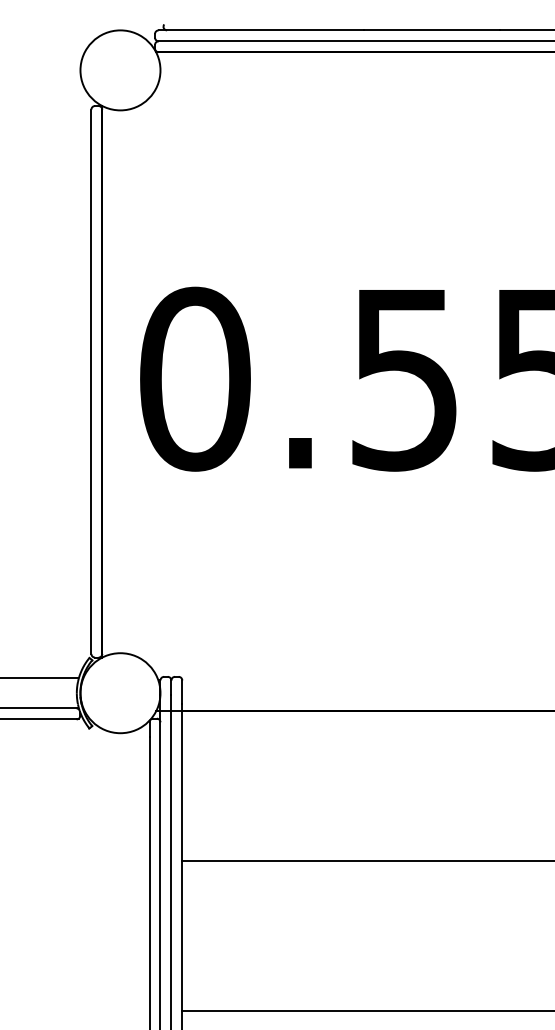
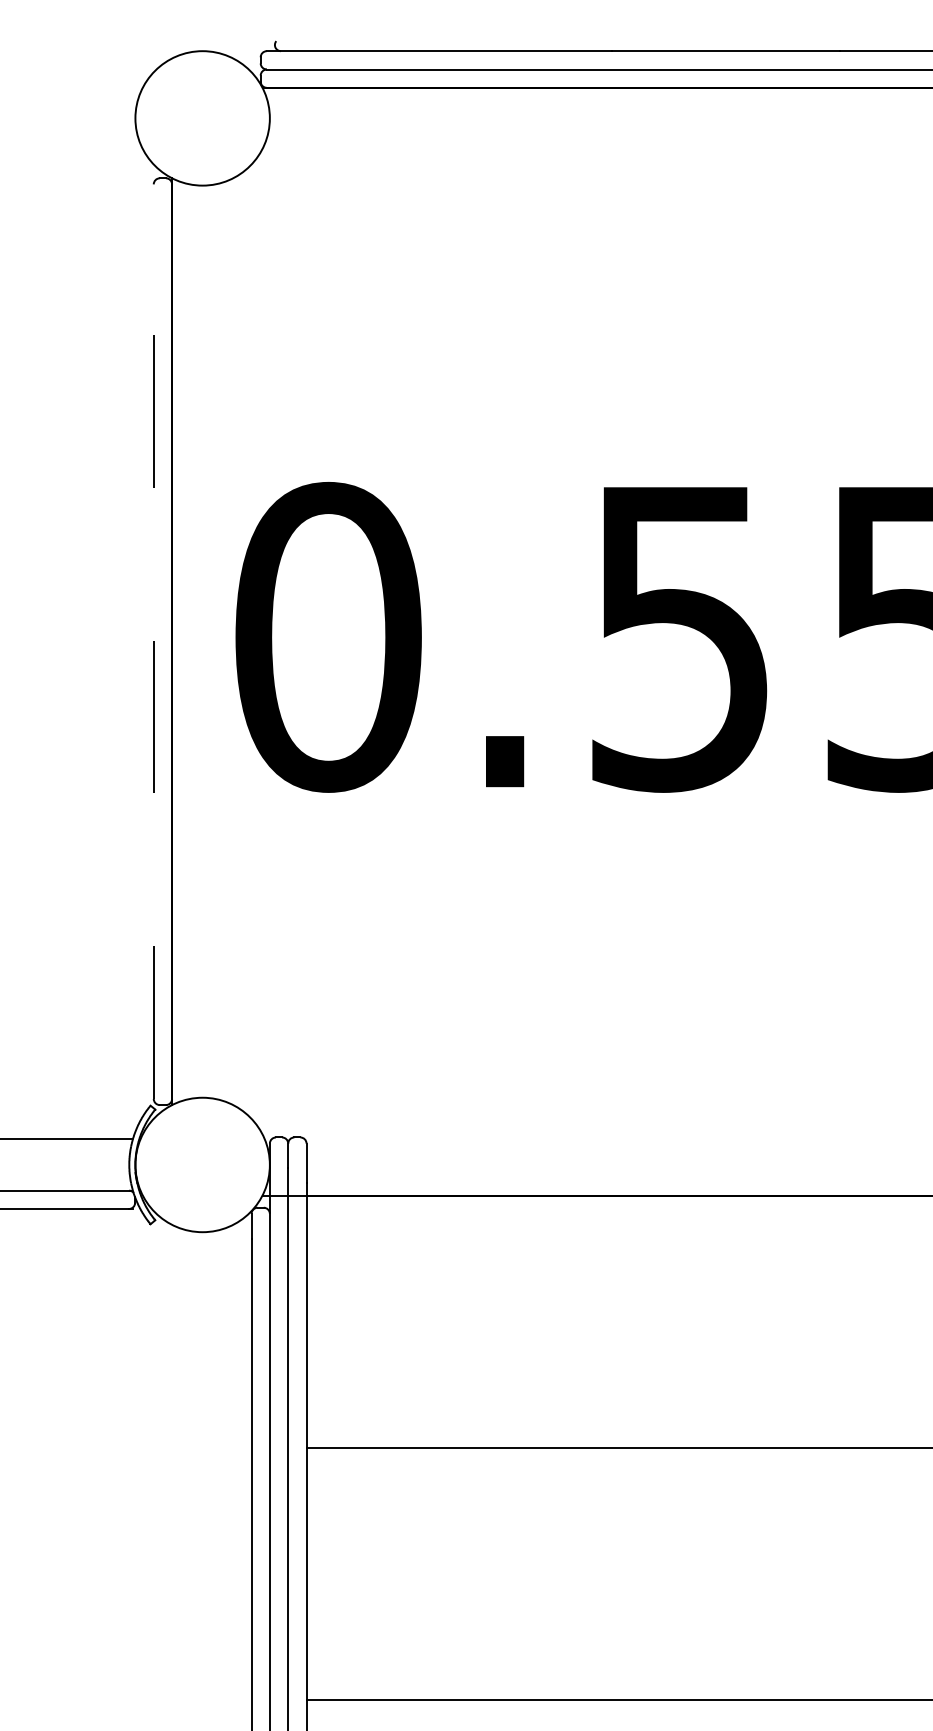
line: (91, 381) -> (153, 641), solid -> dashed

